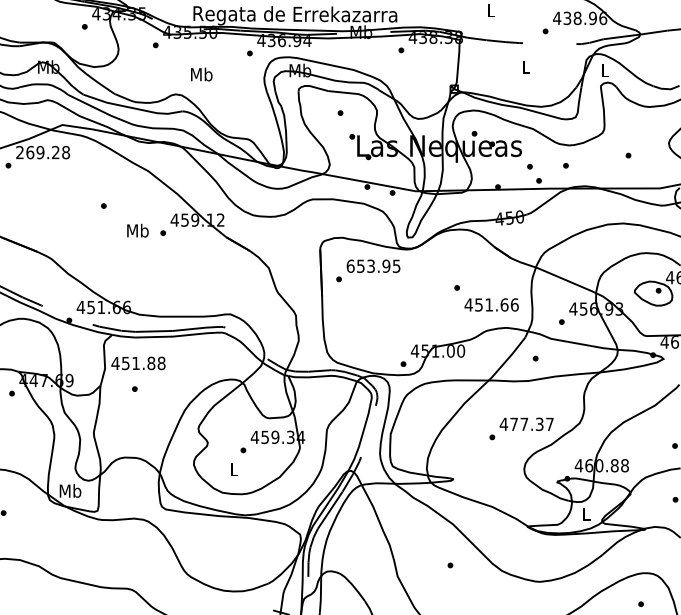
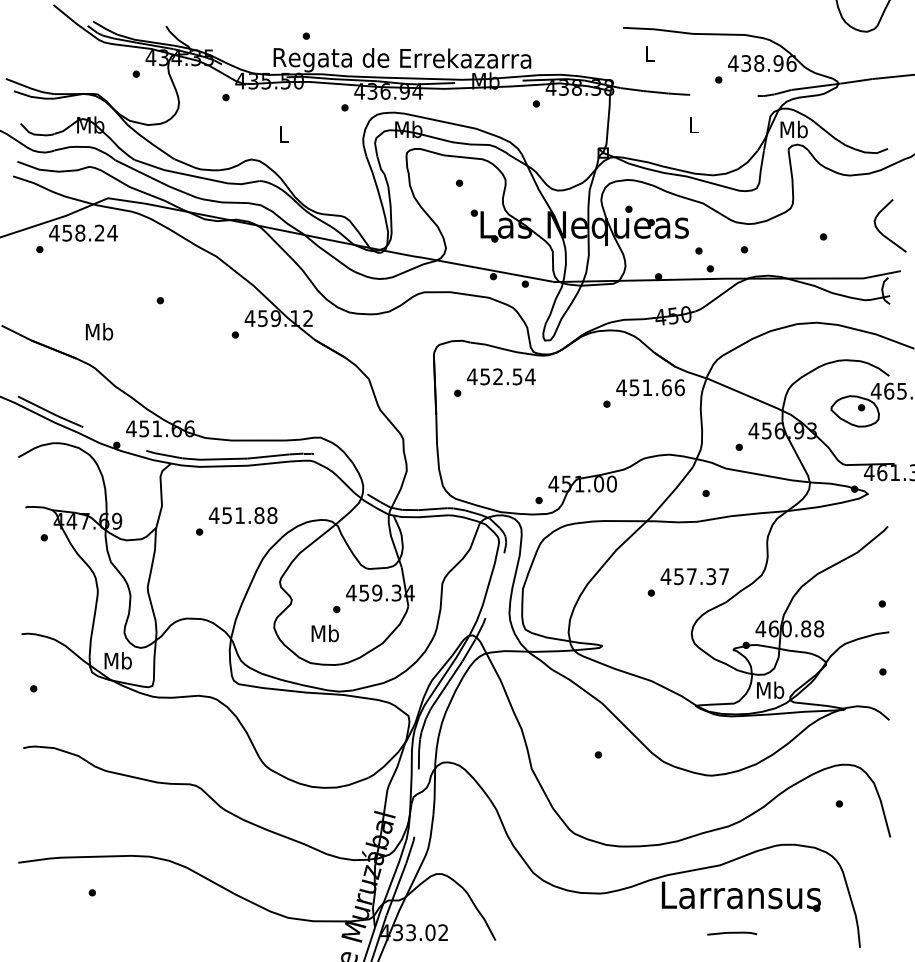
text: (604, 70) -> (793, 129), L -> Mb
text: (201, 74) -> (283, 134), Mb -> L
text: (43, 152) -> (83, 232), 269.28 -> 458.24
text: (137, 230) -> (99, 331), moved
text: (373, 266) -> (501, 376), 653.95 -> 452.54
text: (491, 304) -> (650, 387), moved
text: (137, 363) -> (242, 515), moved
text: (513, 424) -> (678, 576), 477.37 -> 457.37
text: (233, 469) -> (324, 633), L -> Mb
text: (586, 513) -> (770, 689), L -> Mb

